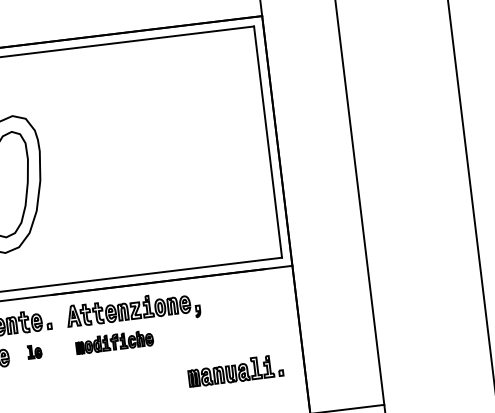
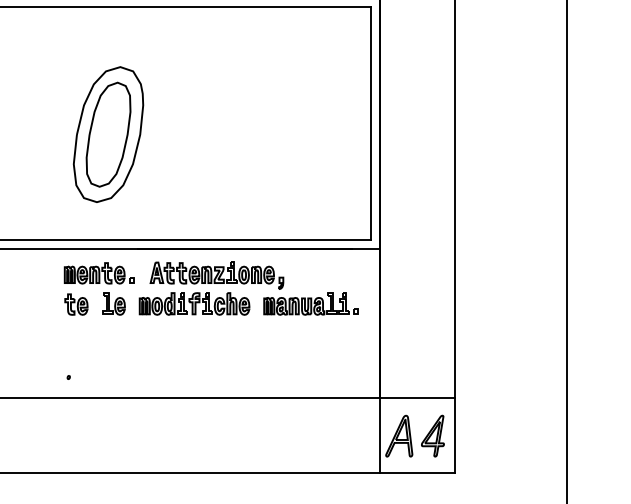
part: (114, 341) -> (194, 303), size x1.43
part: (34, 351) -> (113, 303), size x1.67
part: (234, 370) -> (310, 303), moved

